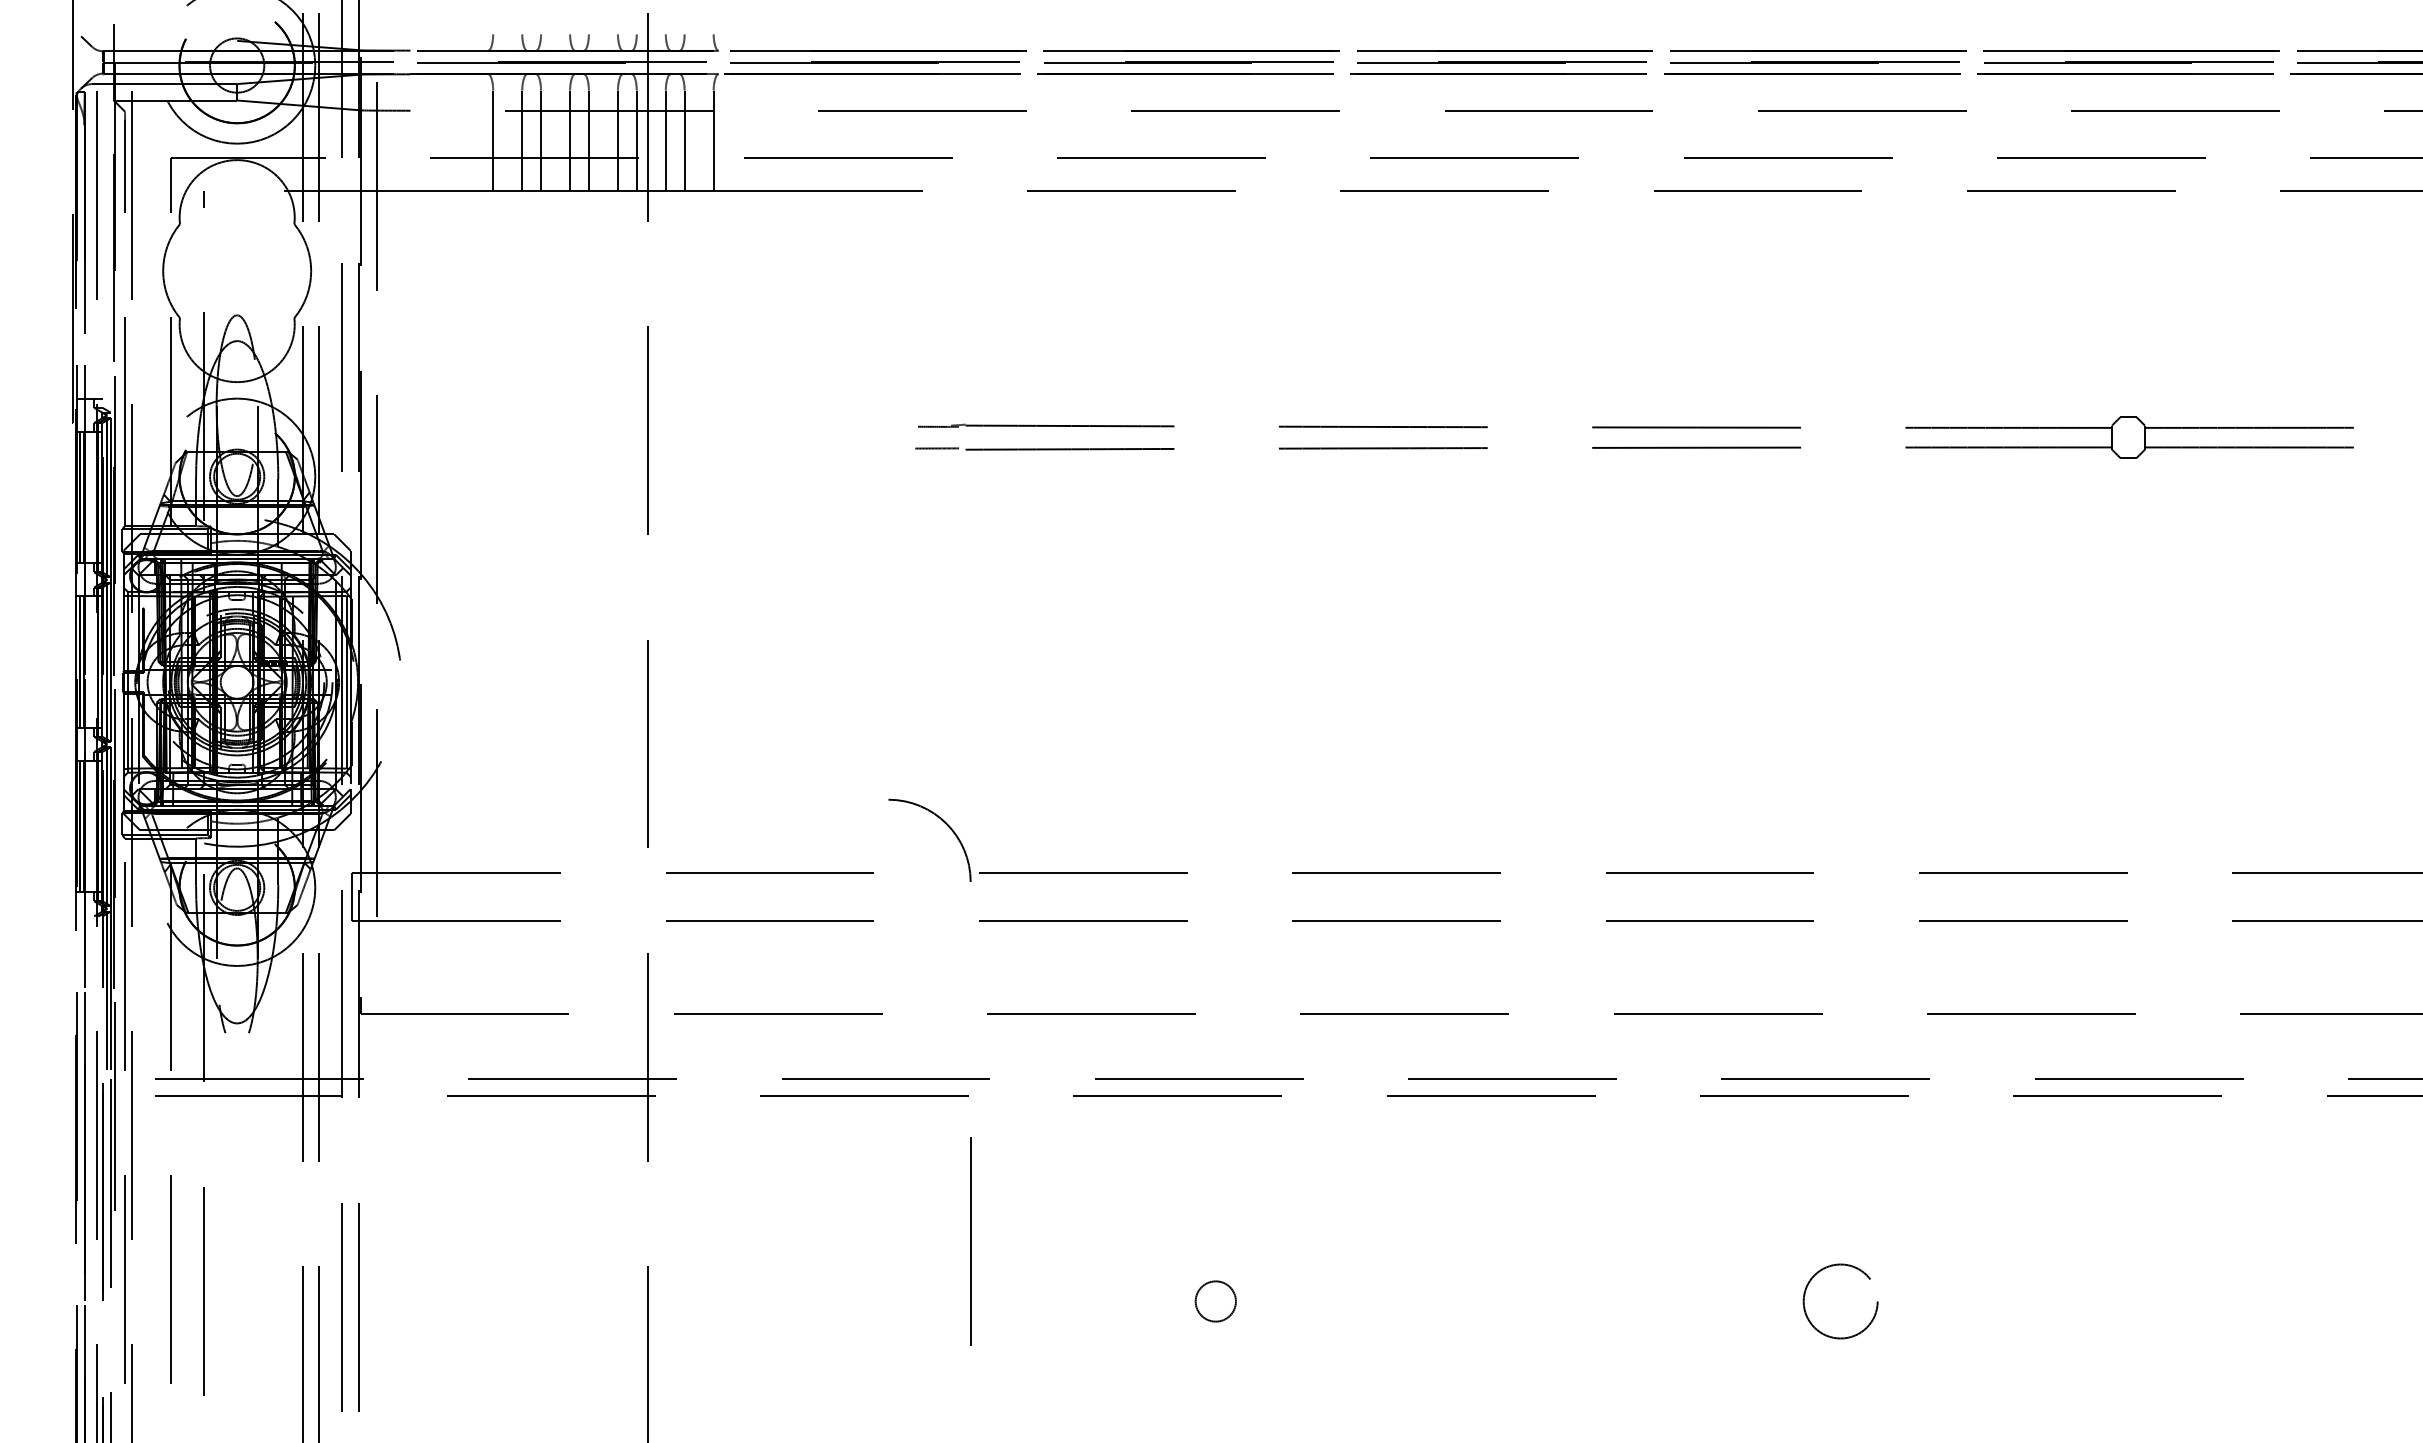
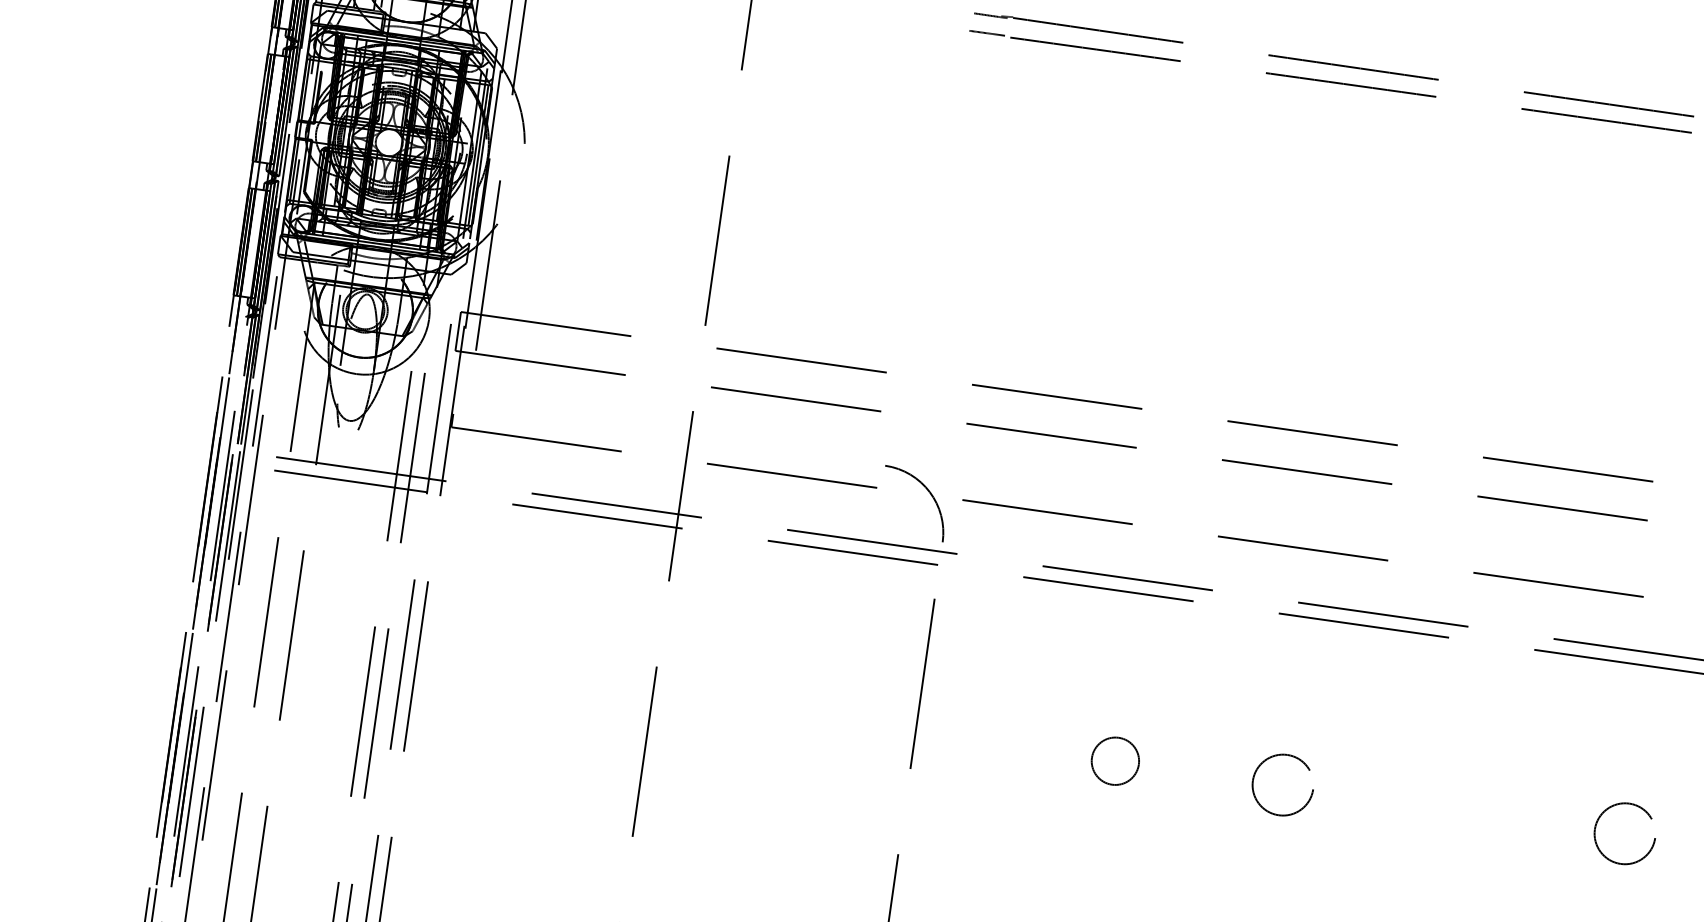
curve: (944, 823) -> (928, 491), moved
circle: (1215, 1301) -> (1115, 761), size x1.43
circle: (1421, 1301) -> (1283, 785), added

